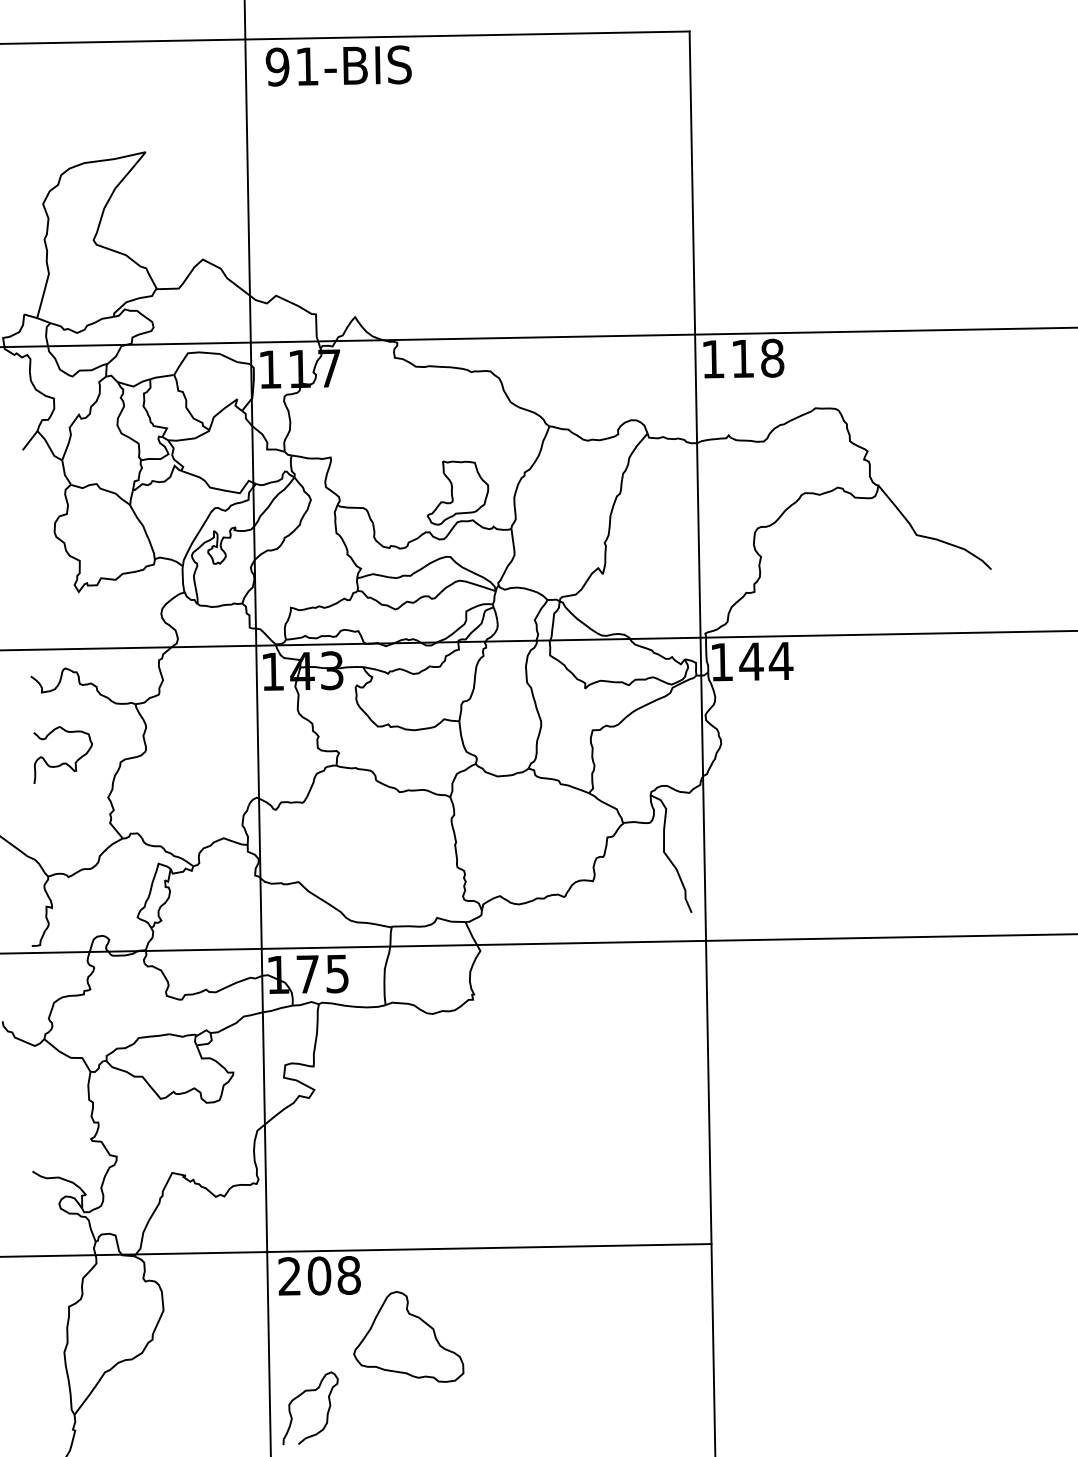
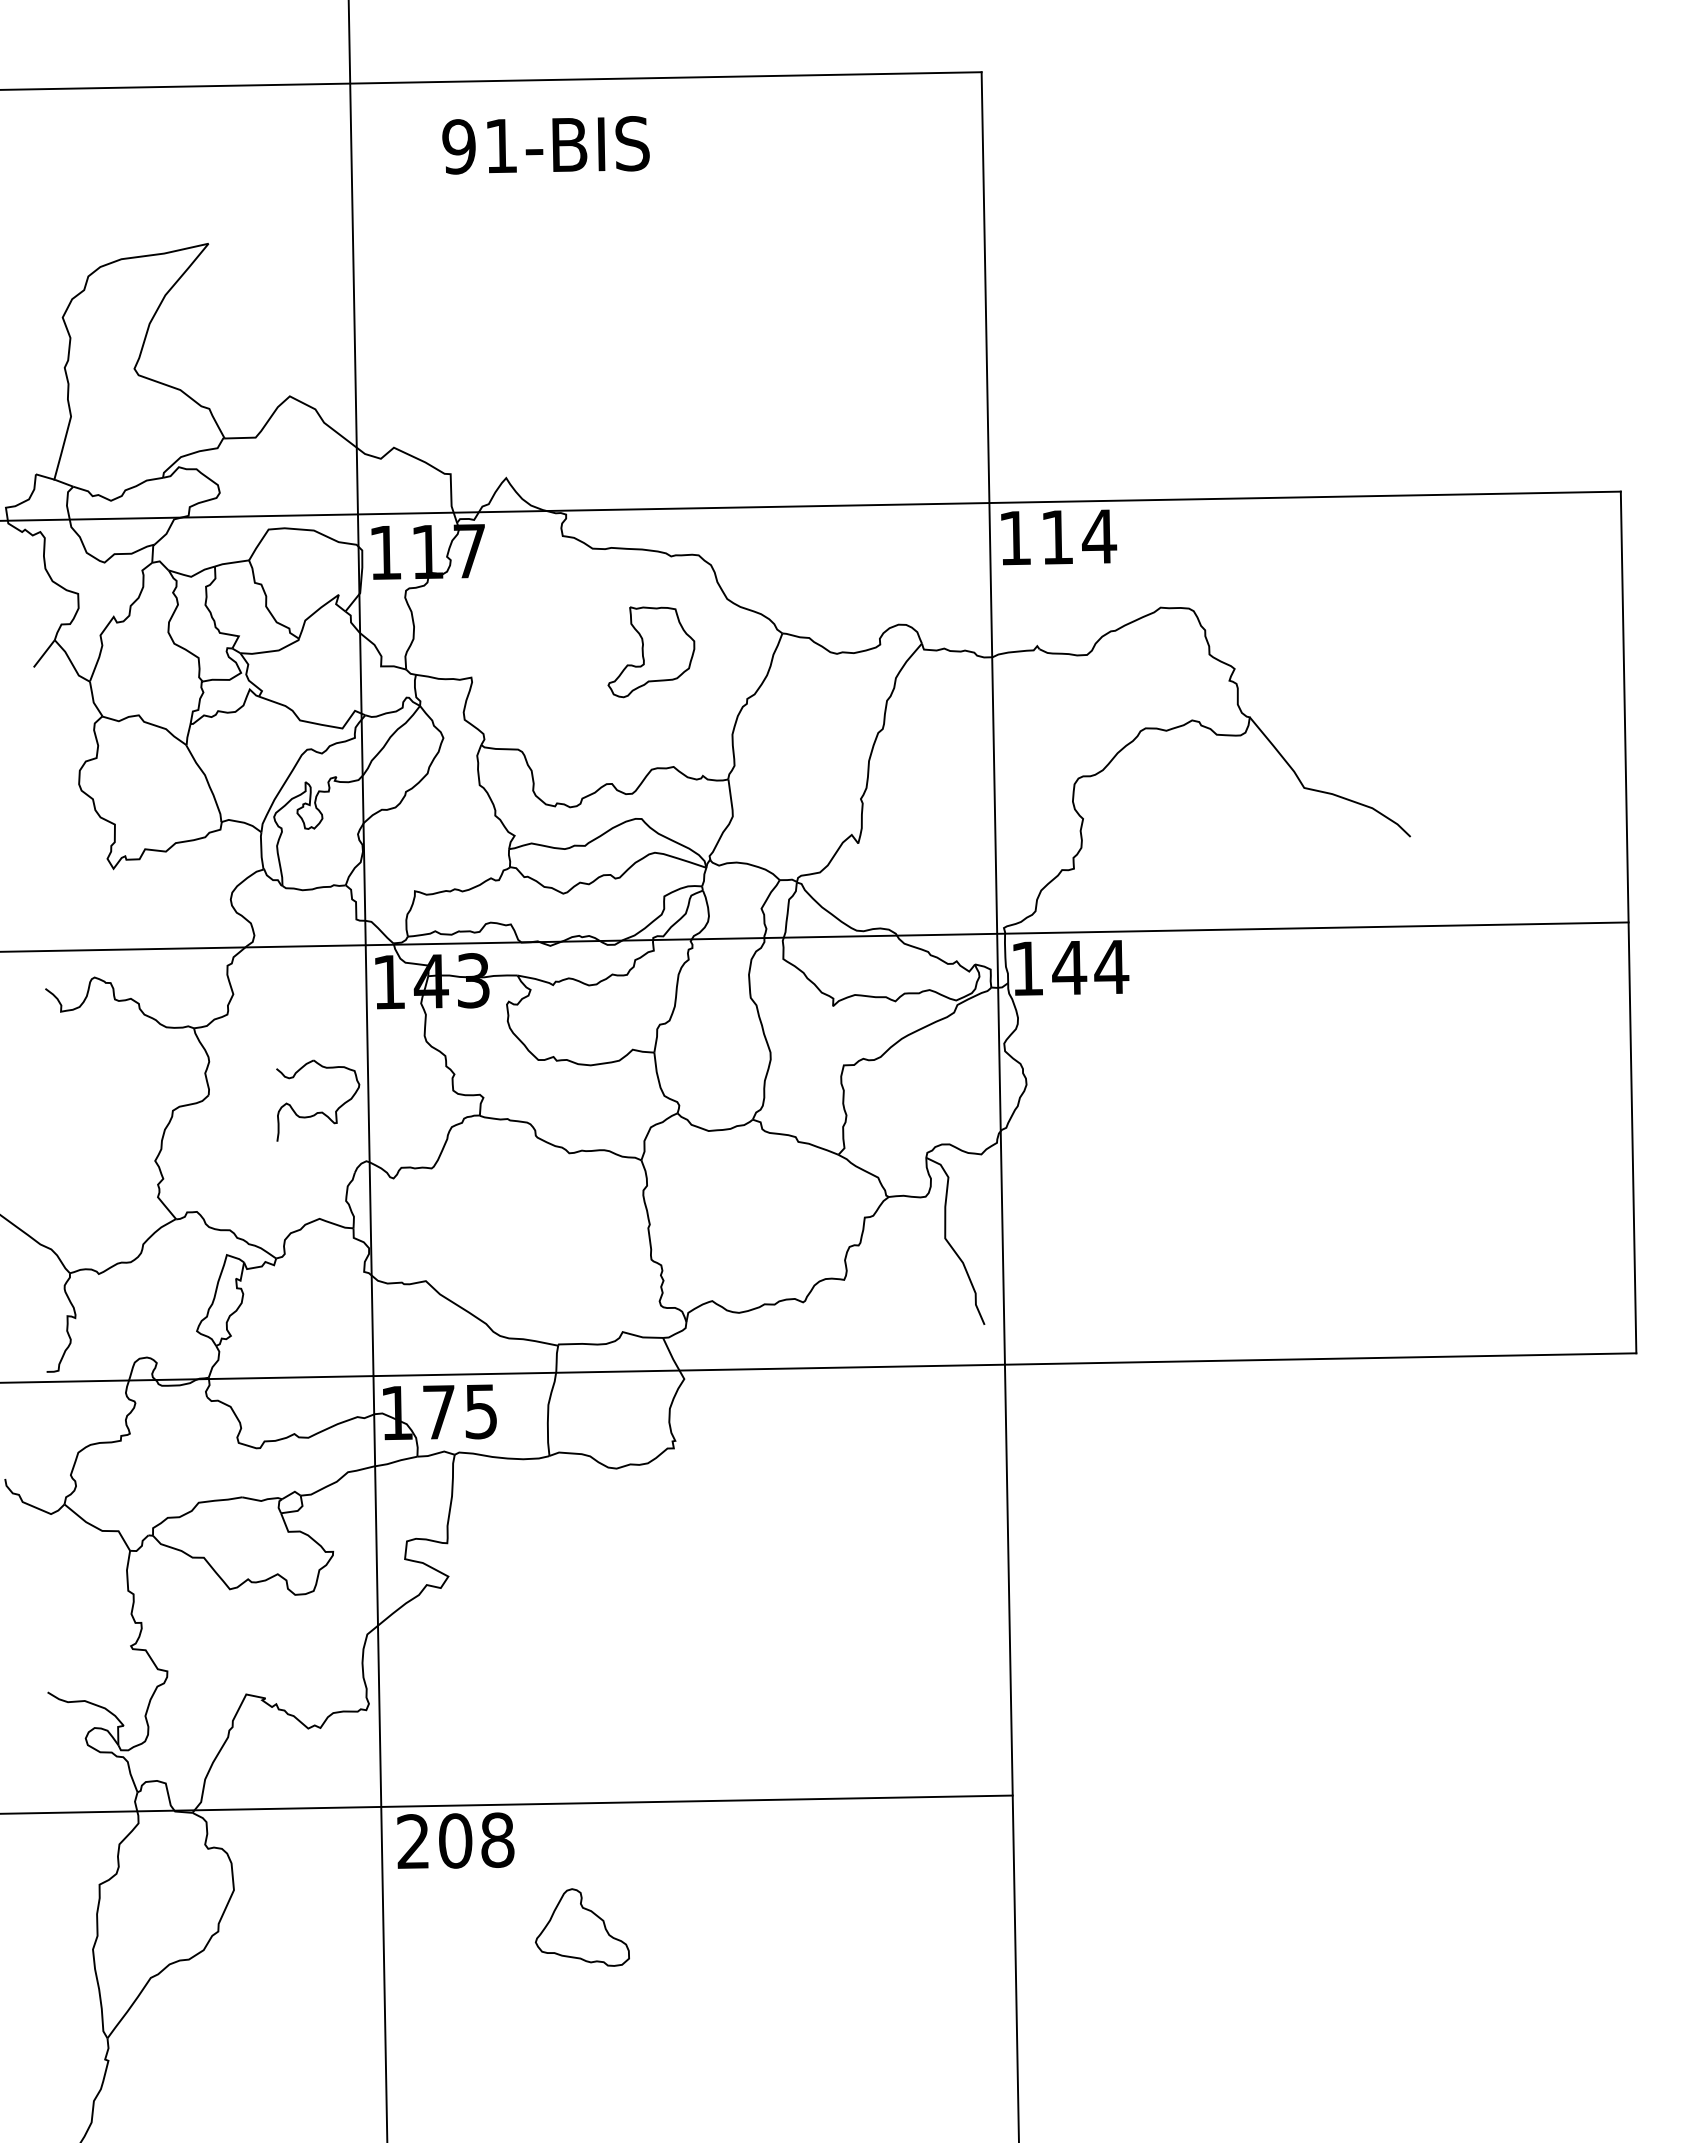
text: (338, 66) -> (545, 145), moved
text: (772, 358) -> (1099, 536), 118 -> 114
part: (458, 493) -> (651, 652), moved
part: (64, 762) -> (319, 1111), moved
part: (408, 1336) -> (582, 1927), size x0.6
part: (300, 1395) -> (428, 2011), removed

